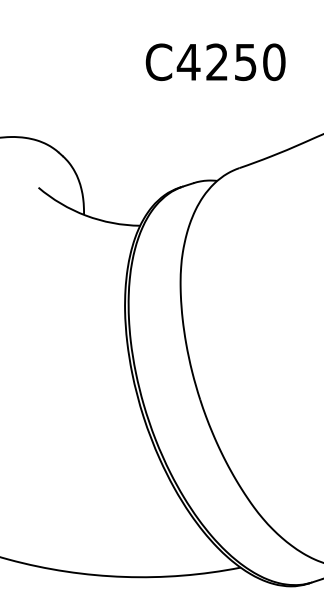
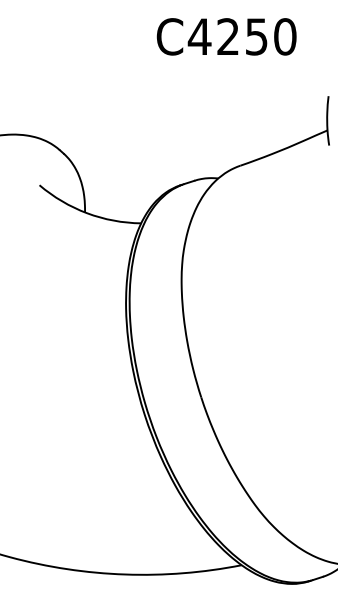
text: (215, 61) -> (226, 36), moved

